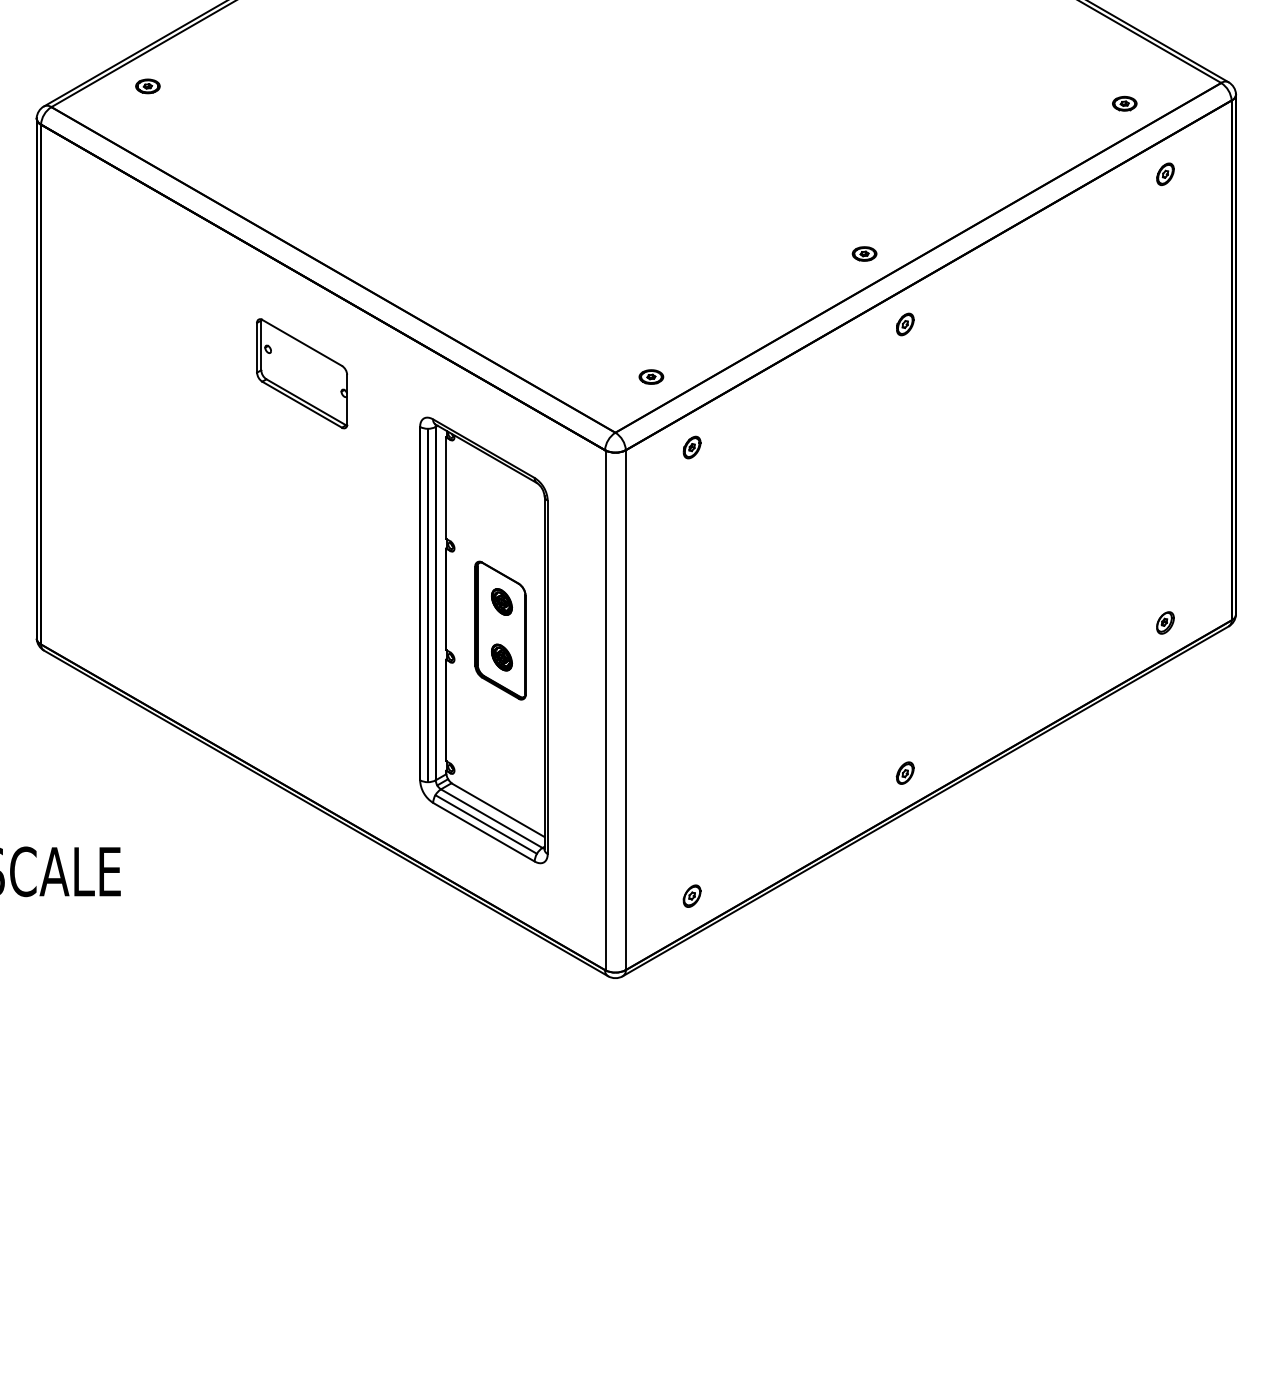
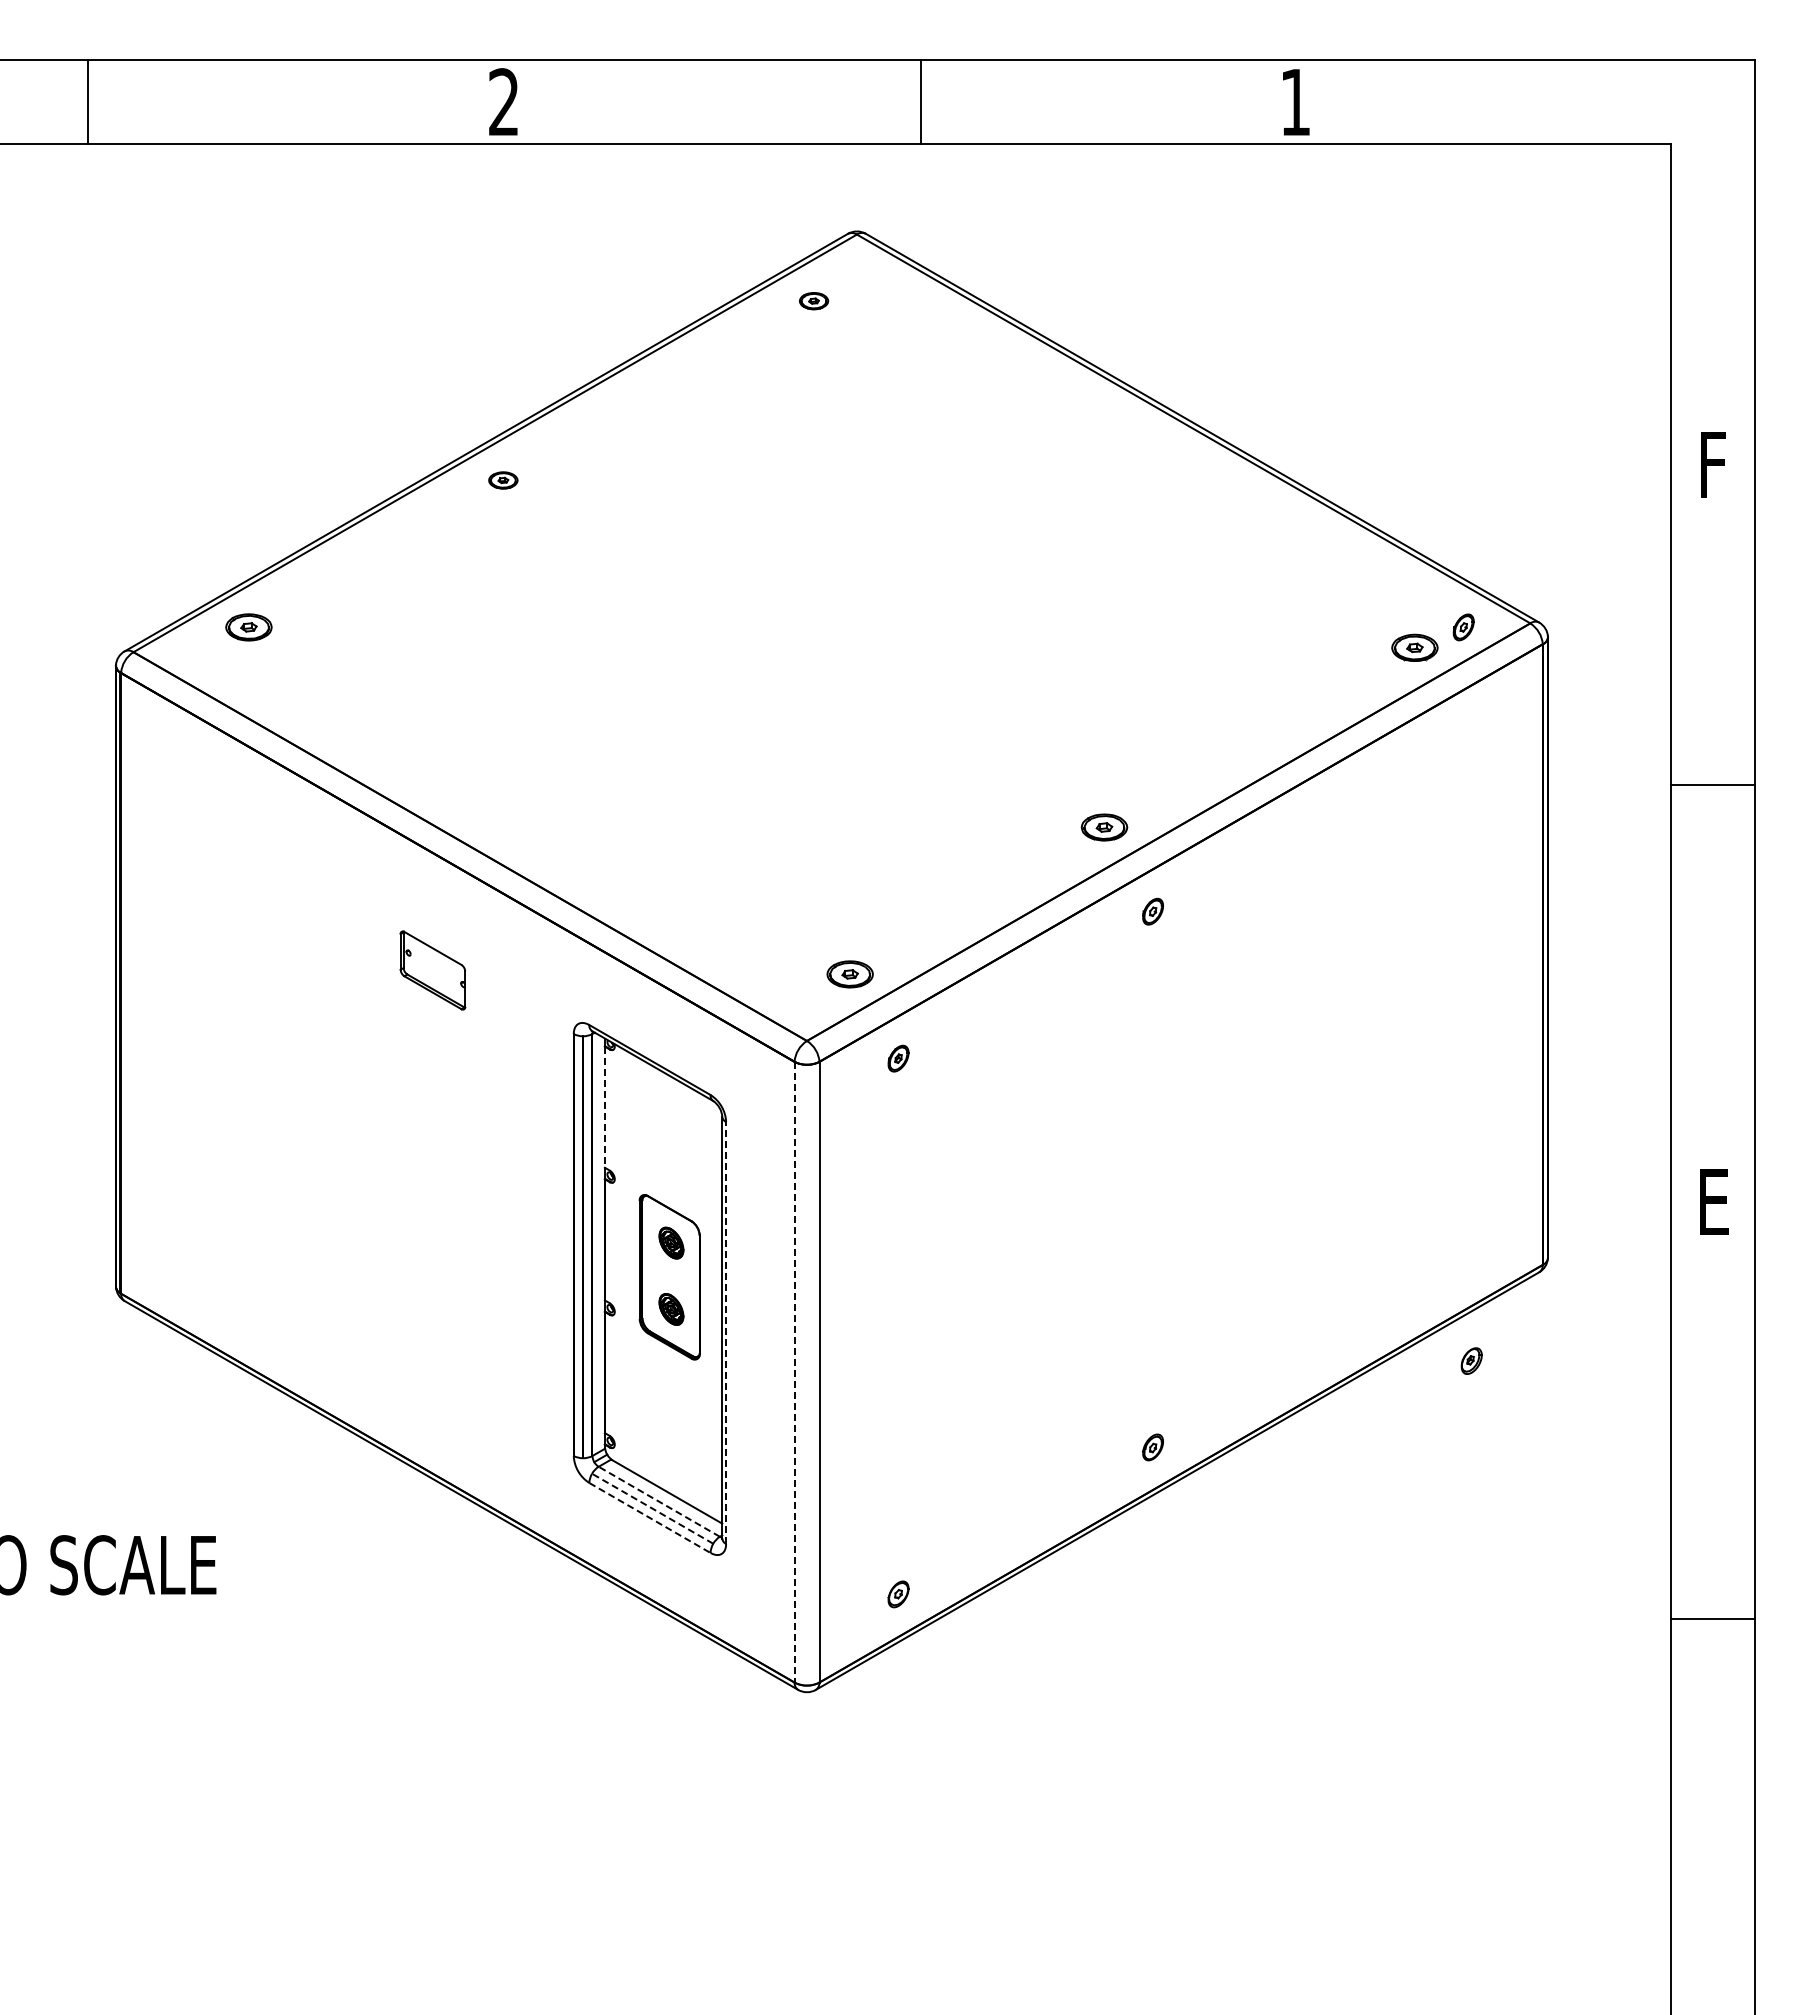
part: (147, 86) -> (248, 627), size x1.6
part: (1125, 104) -> (1415, 648), size x1.6
part: (1165, 174) -> (1463, 627), moved
part: (864, 253) -> (1104, 827), size x1.6
part: (301, 373) -> (432, 970), size x0.6
part: (651, 377) -> (849, 974), size x1.6
line: (445, 488) -> (604, 1107), solid -> dashed
part: (1165, 622) -> (1471, 1360), moved
line: (548, 676) -> (726, 1332), solid -> dashed
line: (605, 711) -> (795, 1373), solid -> dashed
line: (491, 818) -> (659, 1501), solid -> dashed
line: (486, 824) -> (652, 1508), solid -> dashed
line: (483, 831) -> (649, 1517), solid -> dashed

